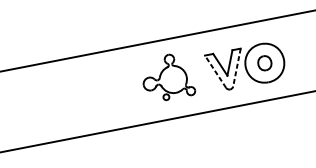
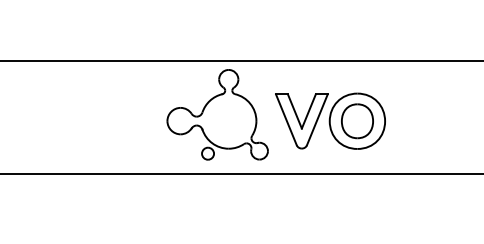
part: (264, 63) -> (357, 121), size x1.67
line: (237, 68) -> (317, 120), dashed -> solid
line: (215, 71) -> (286, 119), dashed -> solid
part: (167, 77) -> (217, 114), size x1.43

